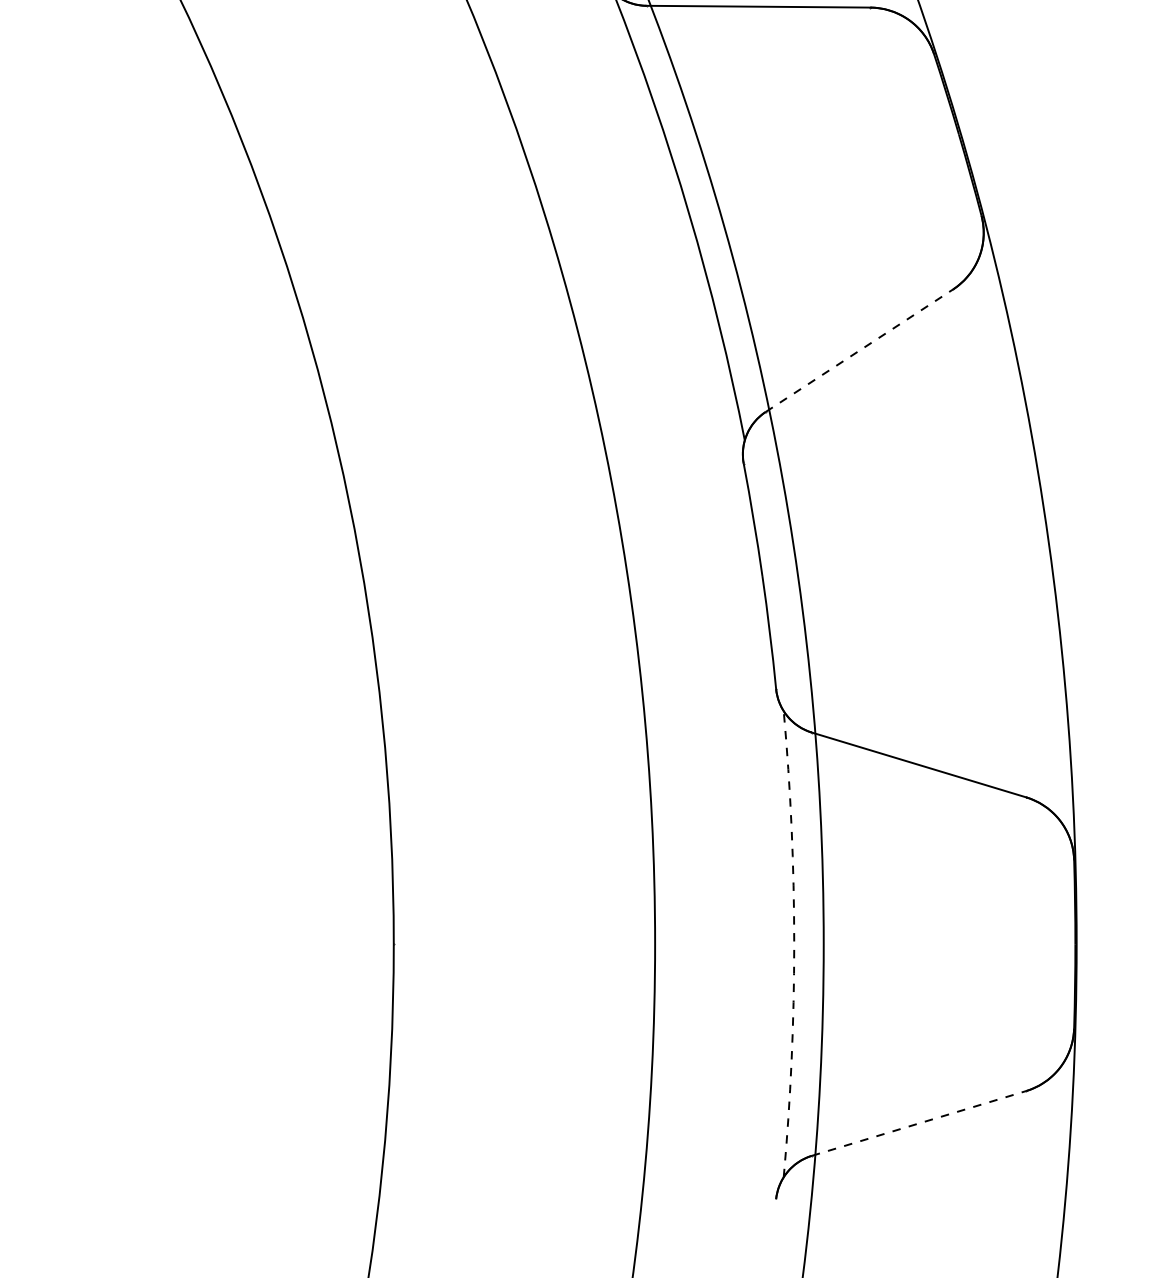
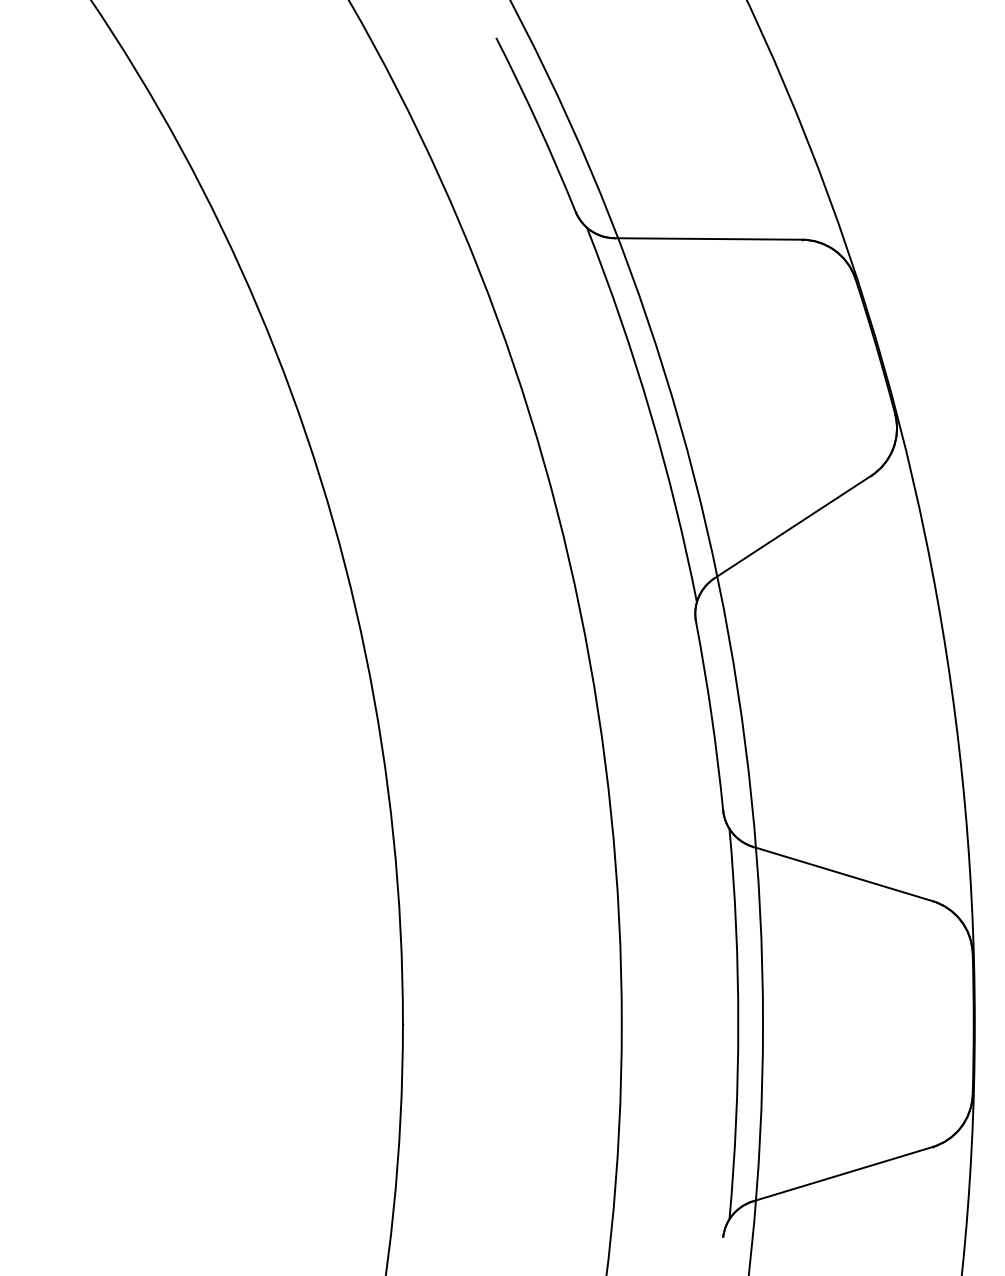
line: (858, 351) -> (792, 527), dashed -> solid
arc: (794, 944) -> (738, 1024), dashed -> solid
line: (918, 1123) -> (842, 1174), dashed -> solid

